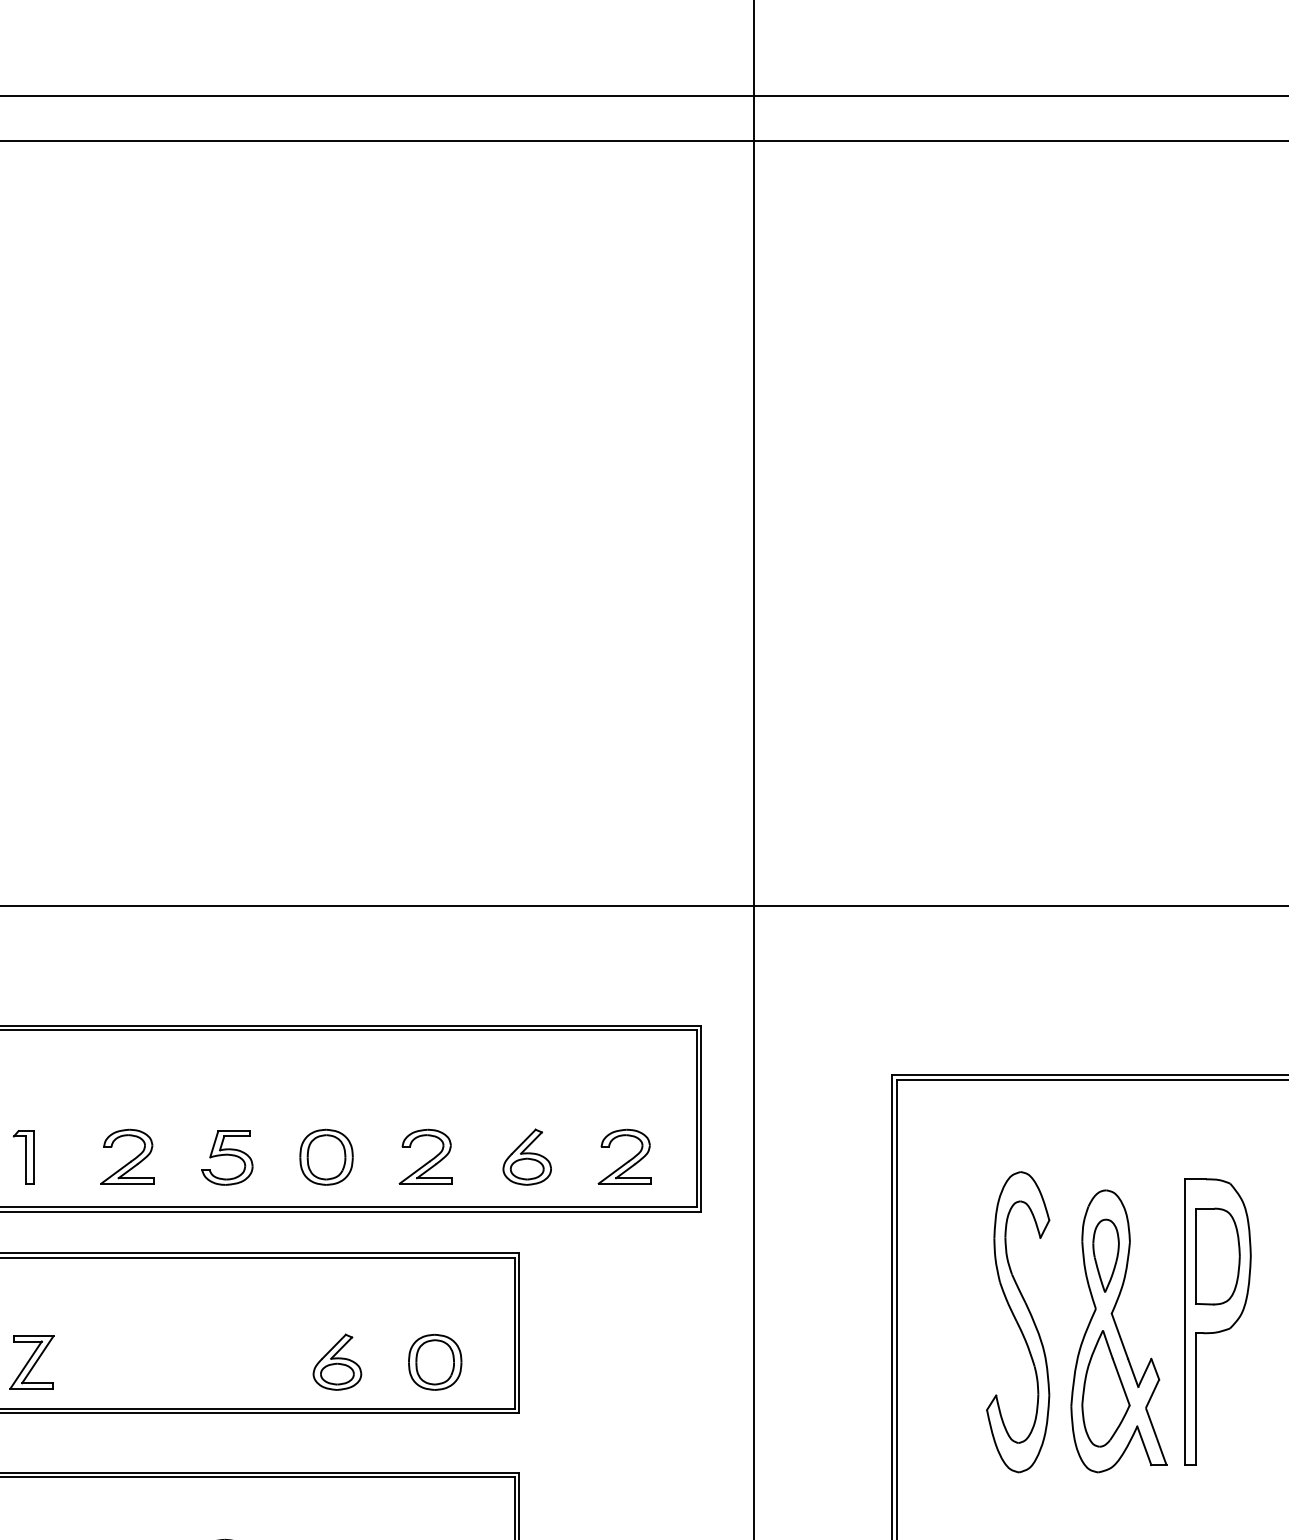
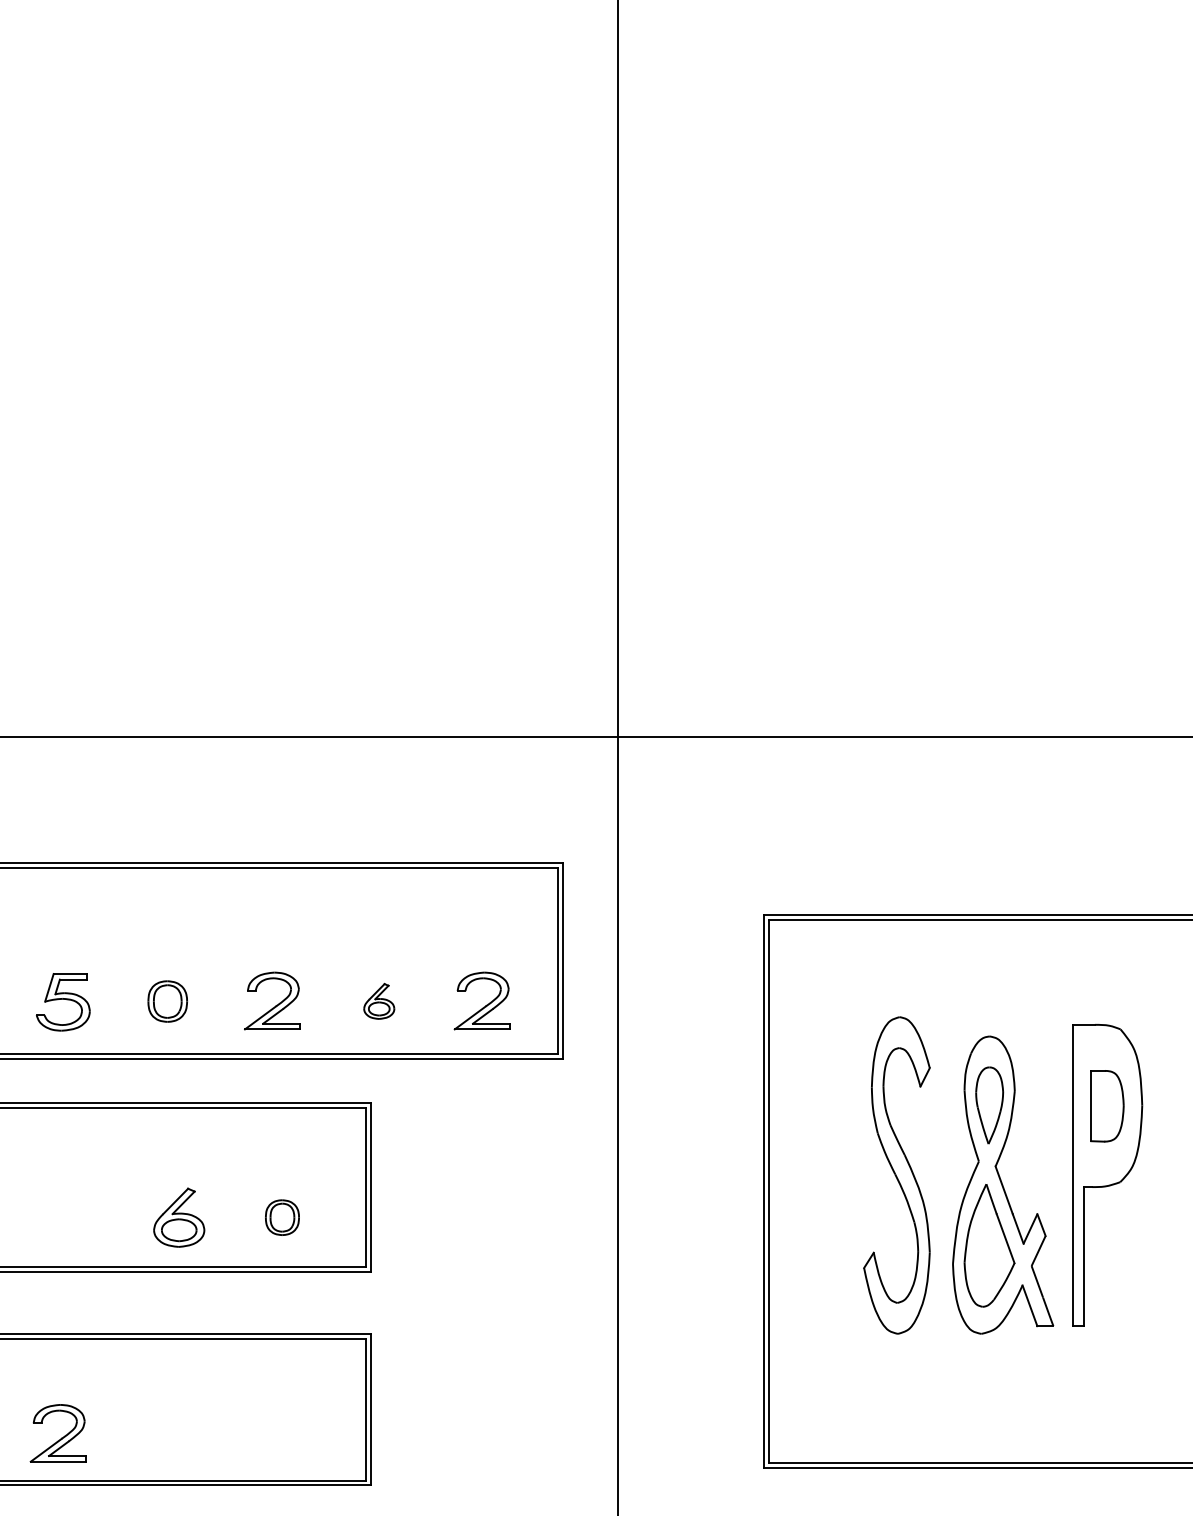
part: (326, 1156) -> (167, 1000), size x0.7
part: (526, 1156) -> (378, 1000), size x0.6
part: (1217, 1256) -> (1107, 1106), size x0.7
part: (435, 1361) -> (282, 1216), size x0.6

